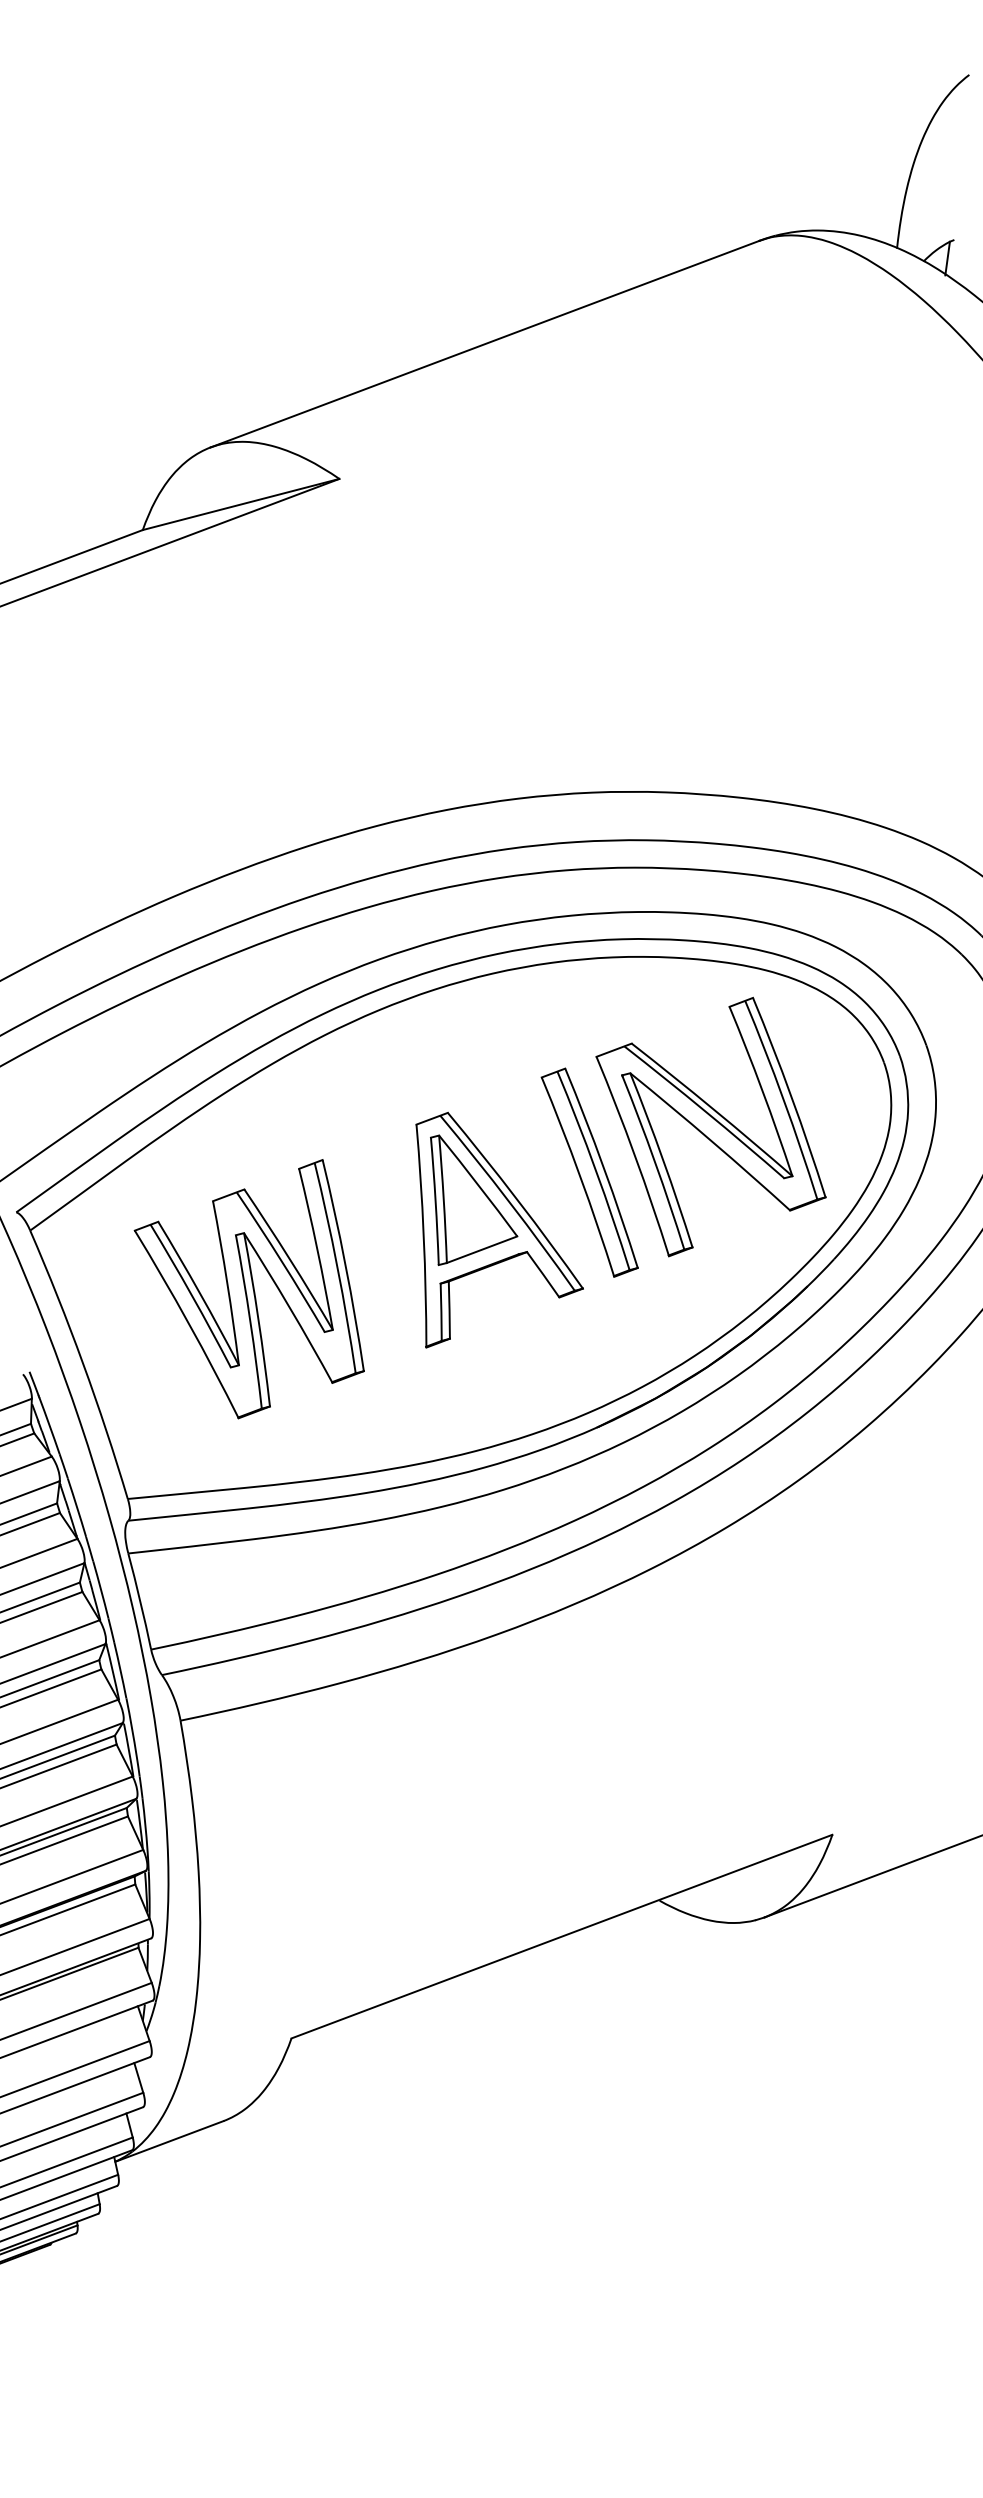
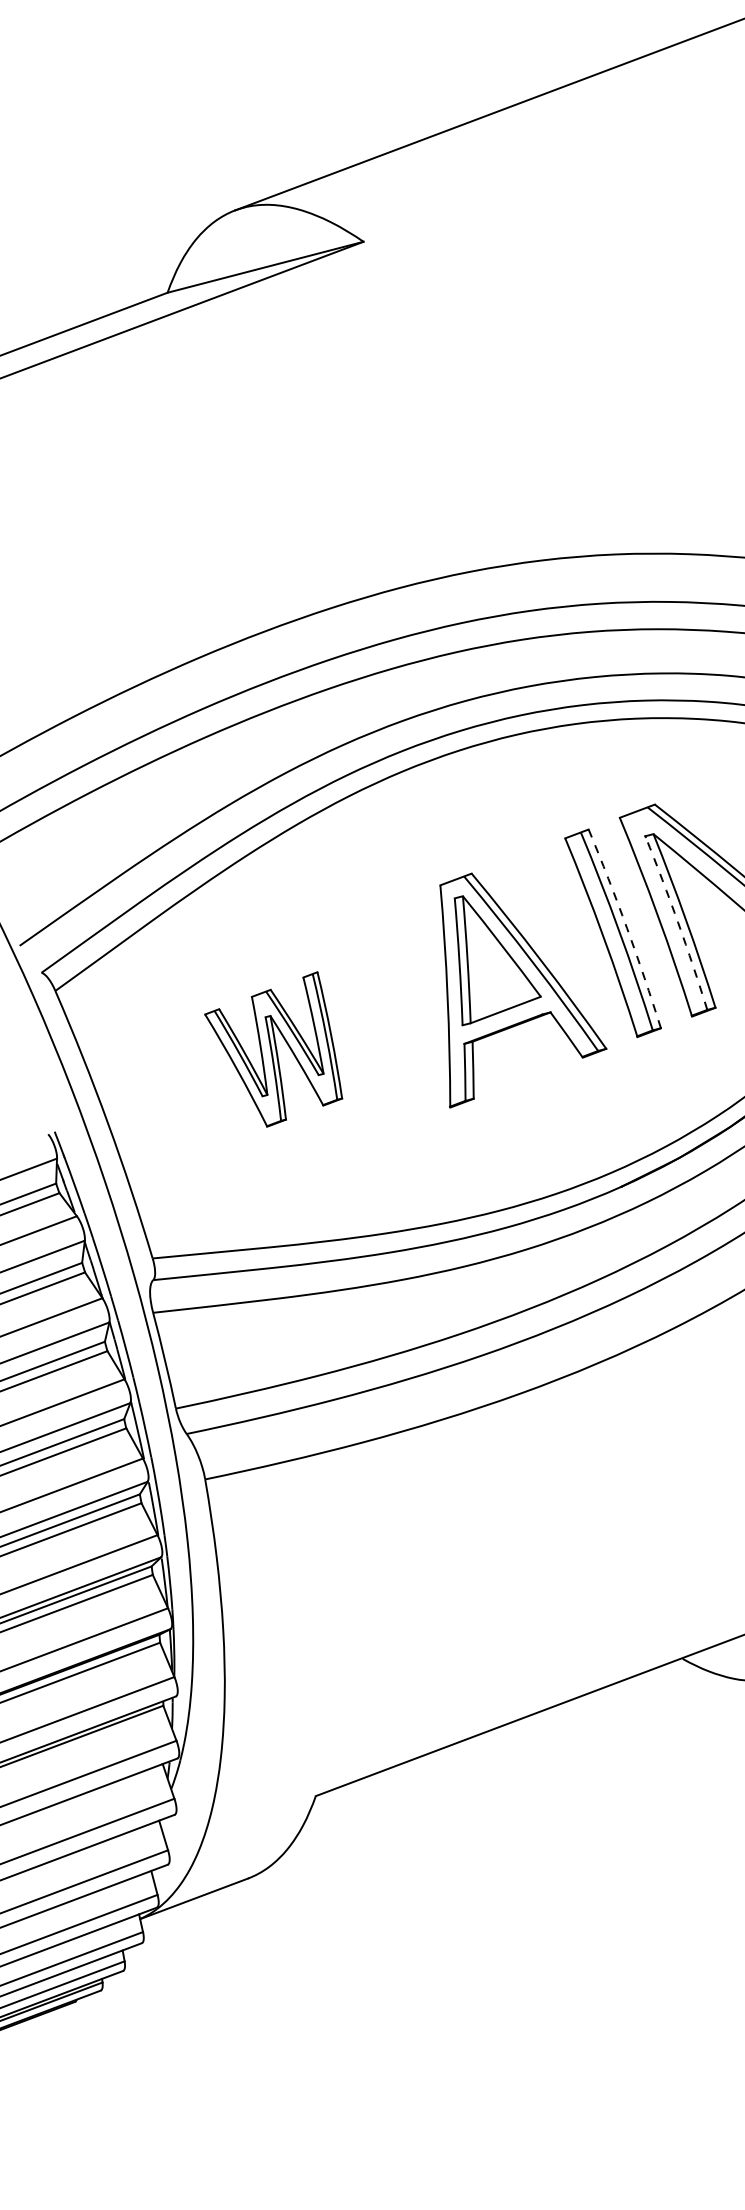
arc: (655, 1162) -> (678, 923), solid -> dashed
arc: (603, 1167) -> (626, 928), solid -> dashed
part: (248, 1289) -> (272, 1049), size x0.6

